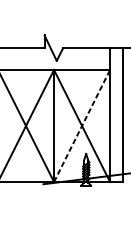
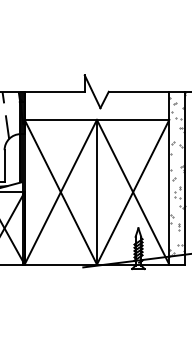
hatch: (116, 112) -> (177, 174), added
line: (82, 126) -> (133, 192), dashed -> solid

